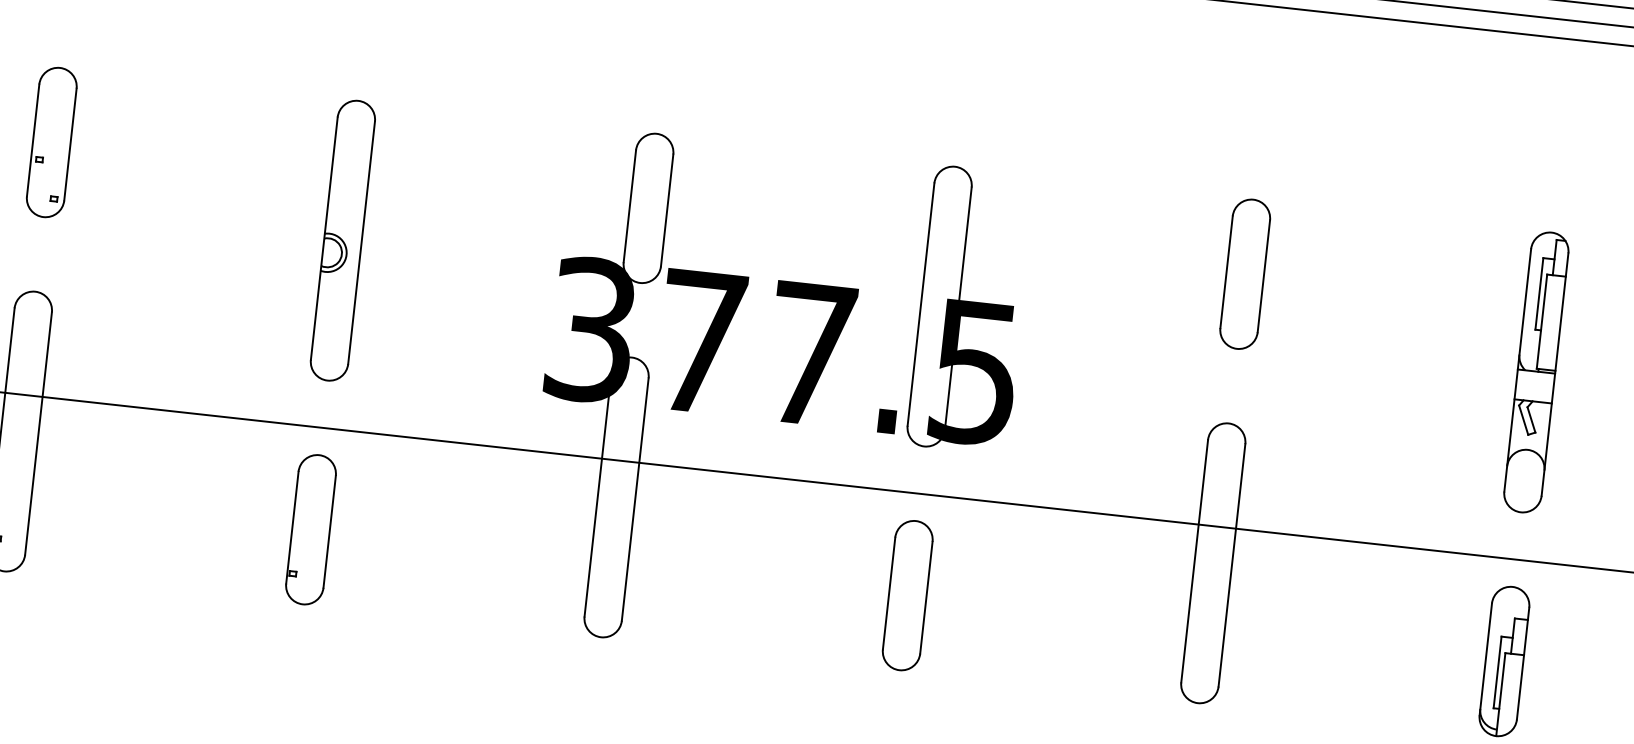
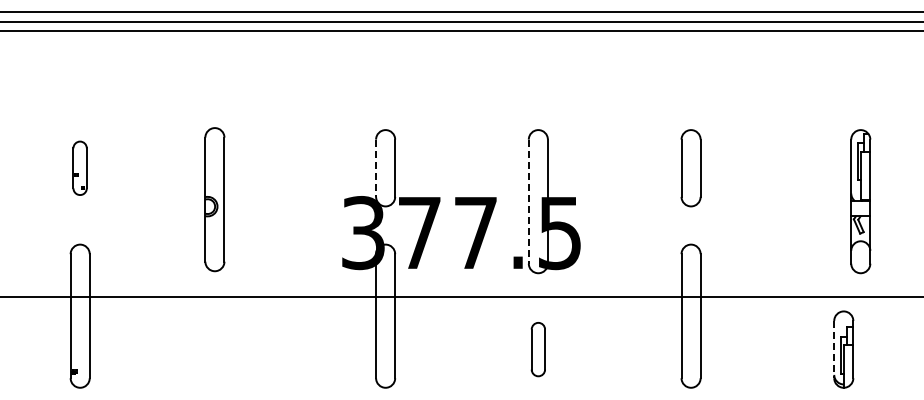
part: (50, 142) -> (79, 168), size x0.7
line: (630, 206) -> (376, 168), solid -> dashed
part: (342, 240) -> (214, 199), moved
line: (920, 306) -> (528, 202), solid -> dashed
part: (1535, 372) -> (860, 201), moved
part: (310, 529) -> (232, 349), removed
part: (908, 595) -> (538, 349), size x0.7
line: (1486, 659) -> (834, 349), solid -> dashed

